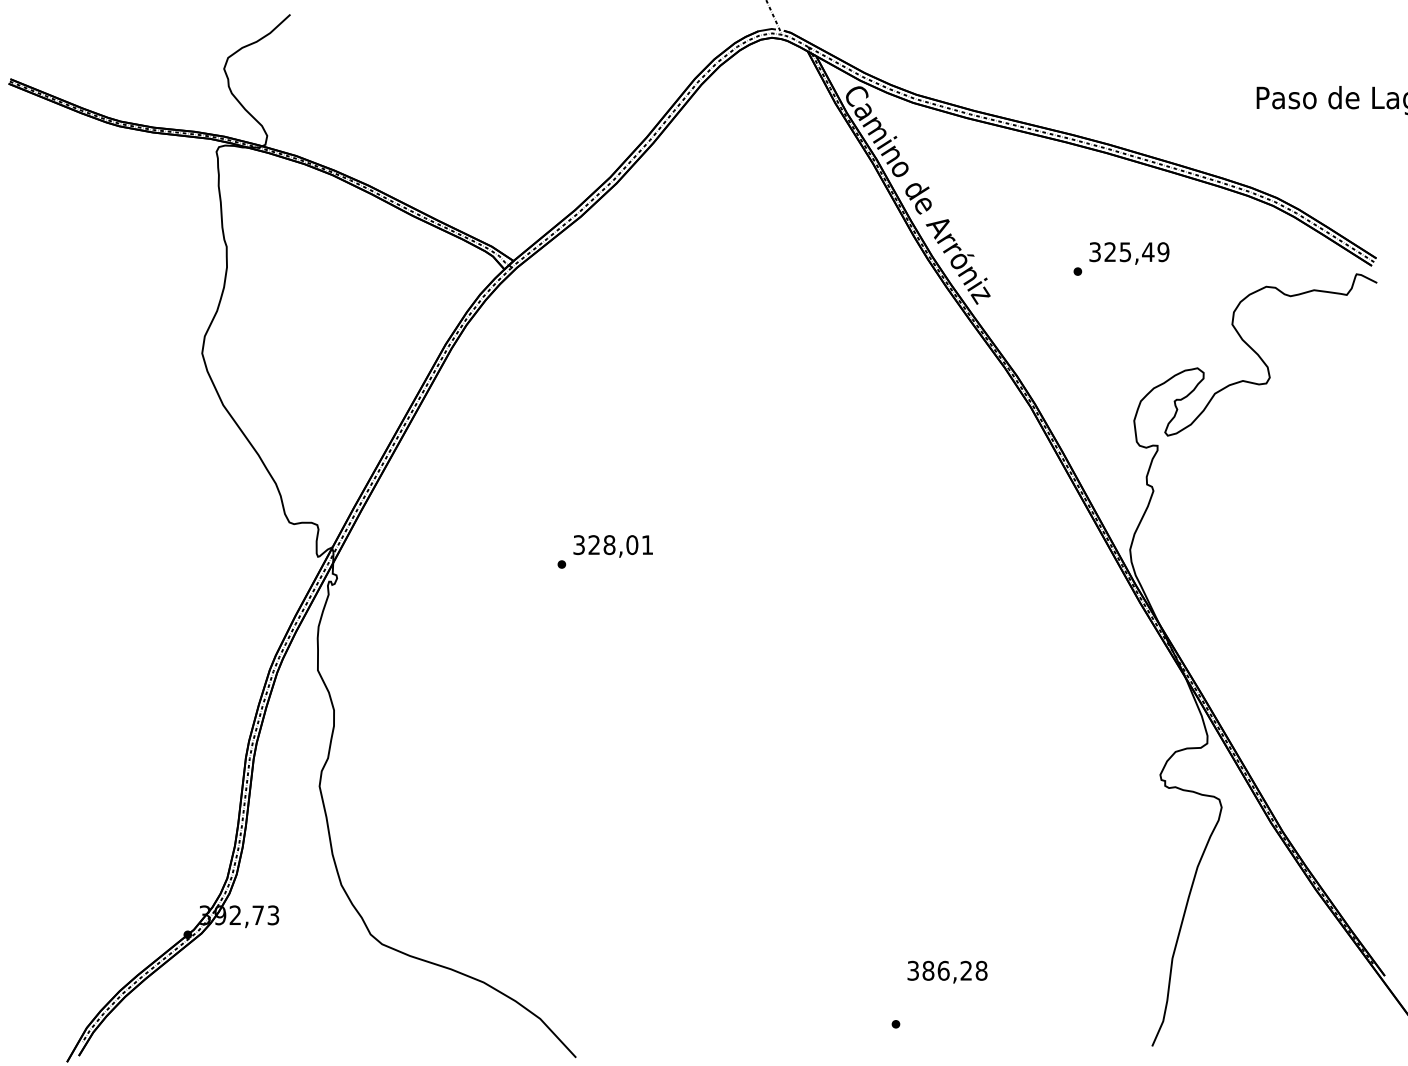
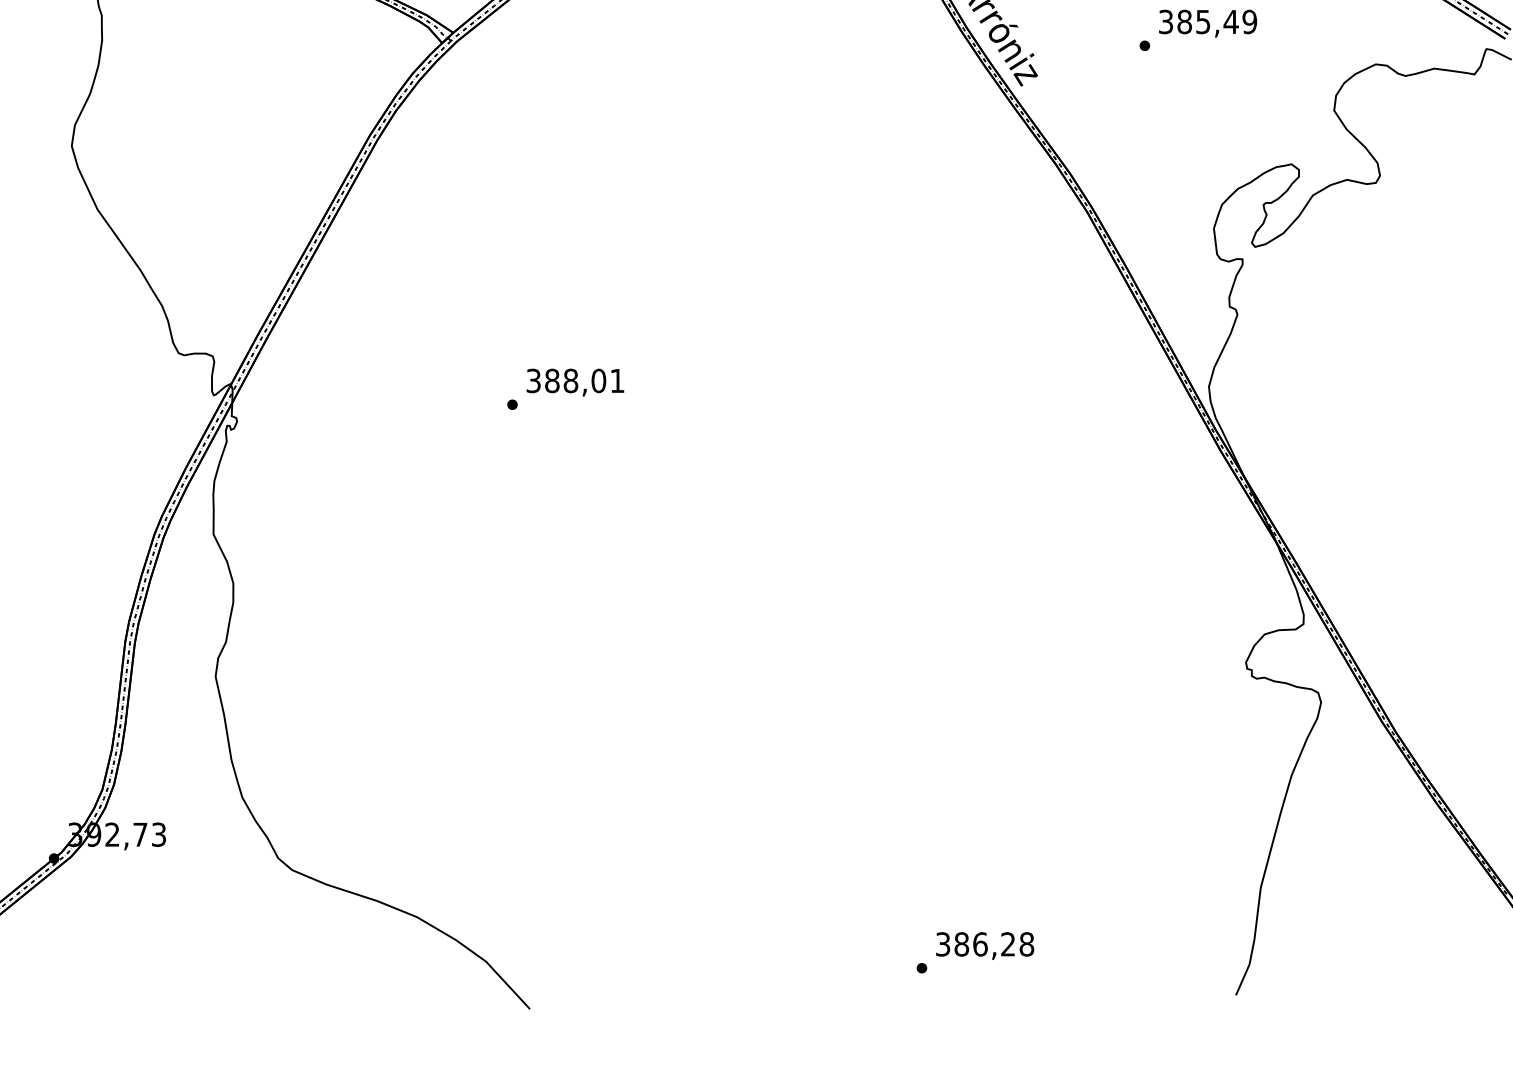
text: (1110, 252) -> (1184, 22), 325,49 -> 385,49
text: (594, 545) -> (552, 381), 328,01 -> 388,01
text: (947, 971) -> (985, 945), moved

